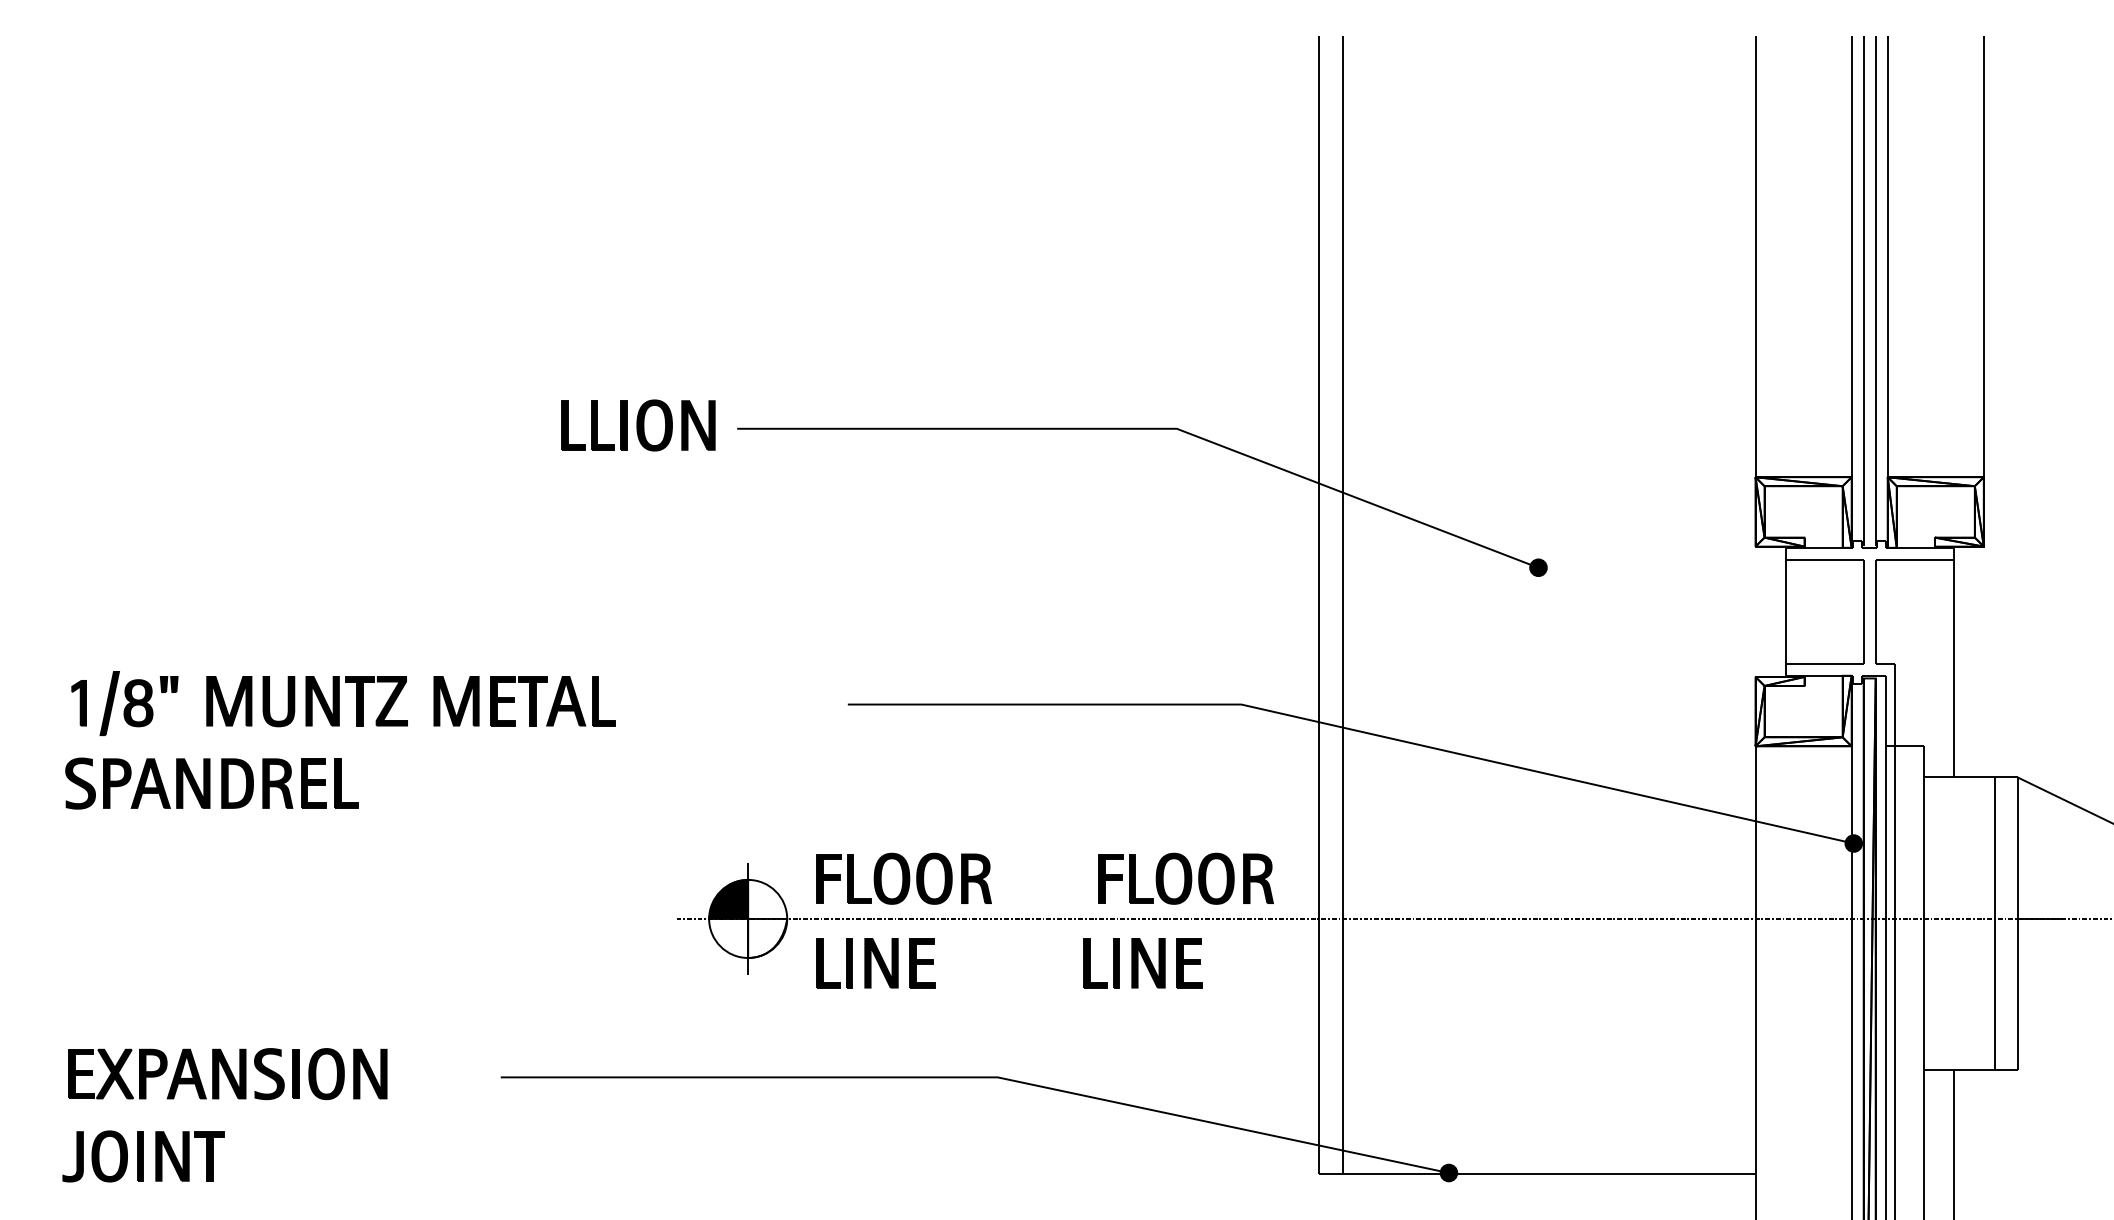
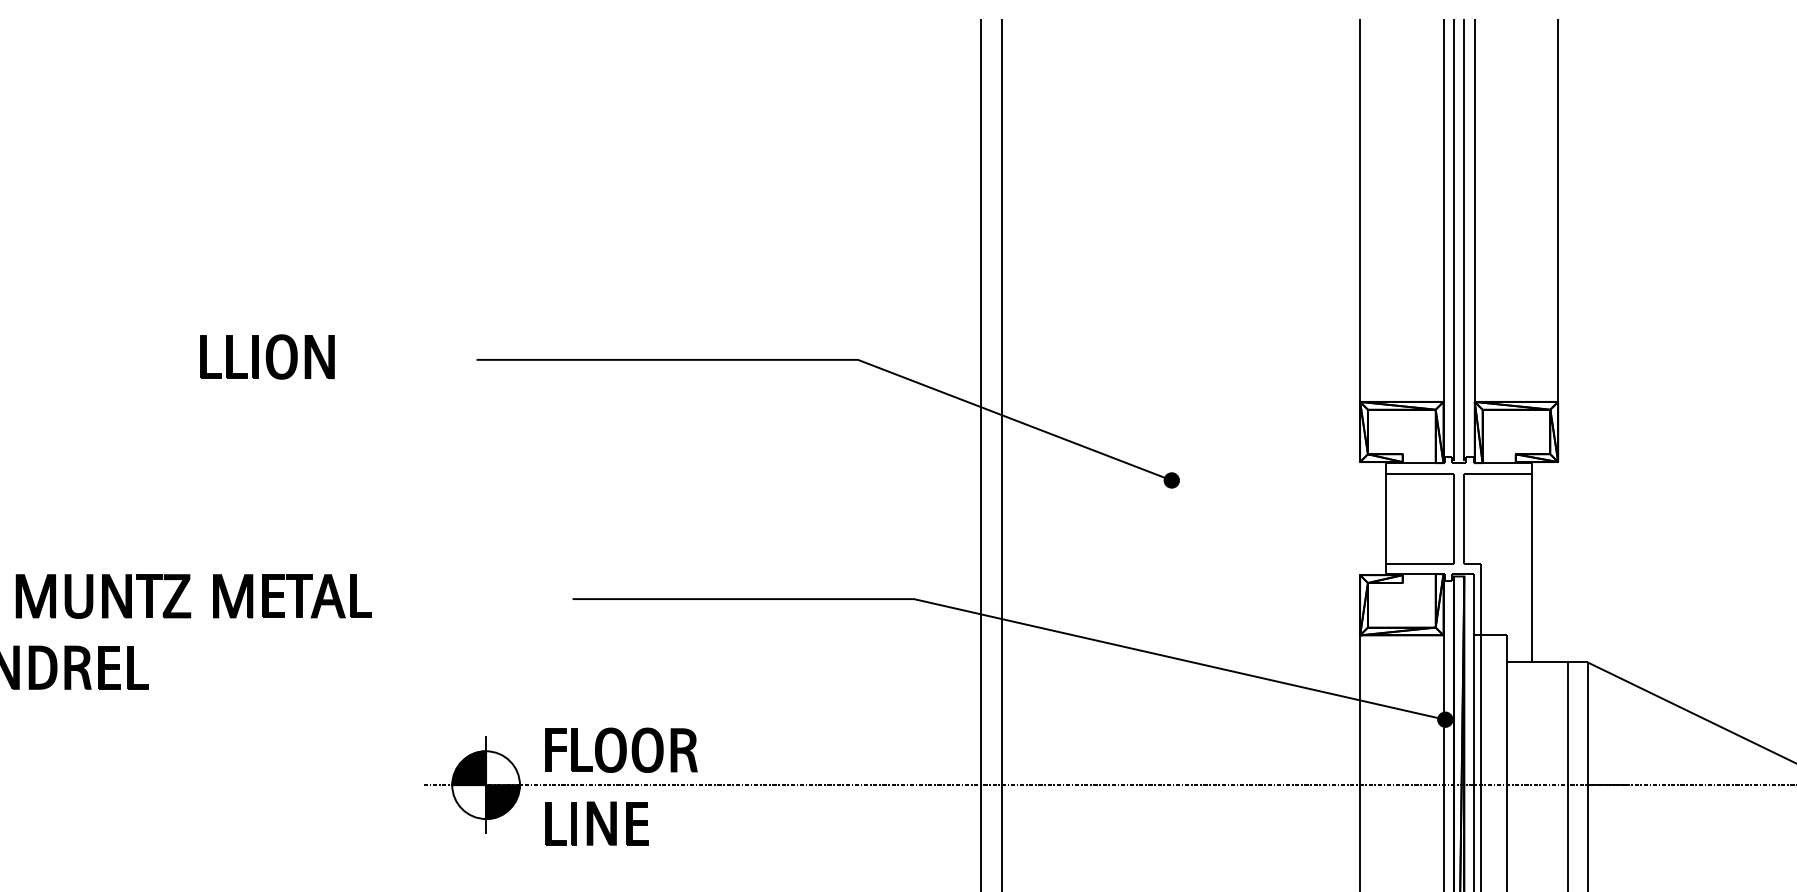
part: (638, 425) -> (267, 357), moved
part: (1185, 878) -> (865, 750), removed
fill: (767, 937) -> (502, 801), added
part: (1142, 963) -> (828, 823), removed

